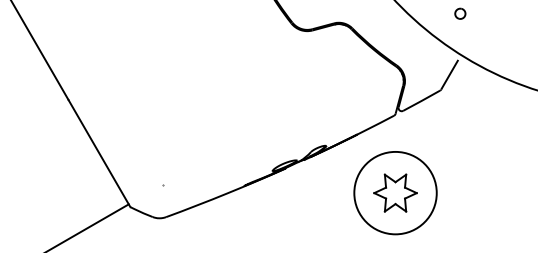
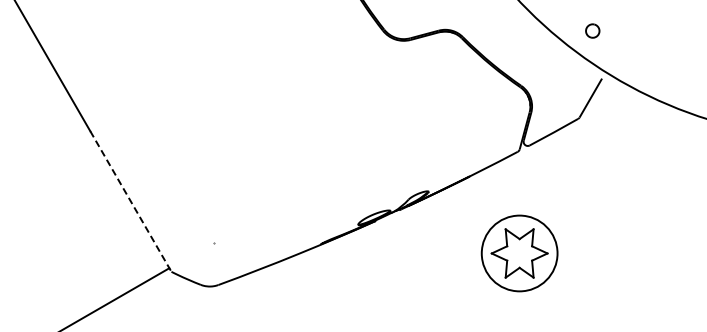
part: (460, 13) -> (592, 30), moved
line: (99, 153) -> (131, 201), solid -> dashed
circle: (395, 193) -> (519, 253), size x0.7

